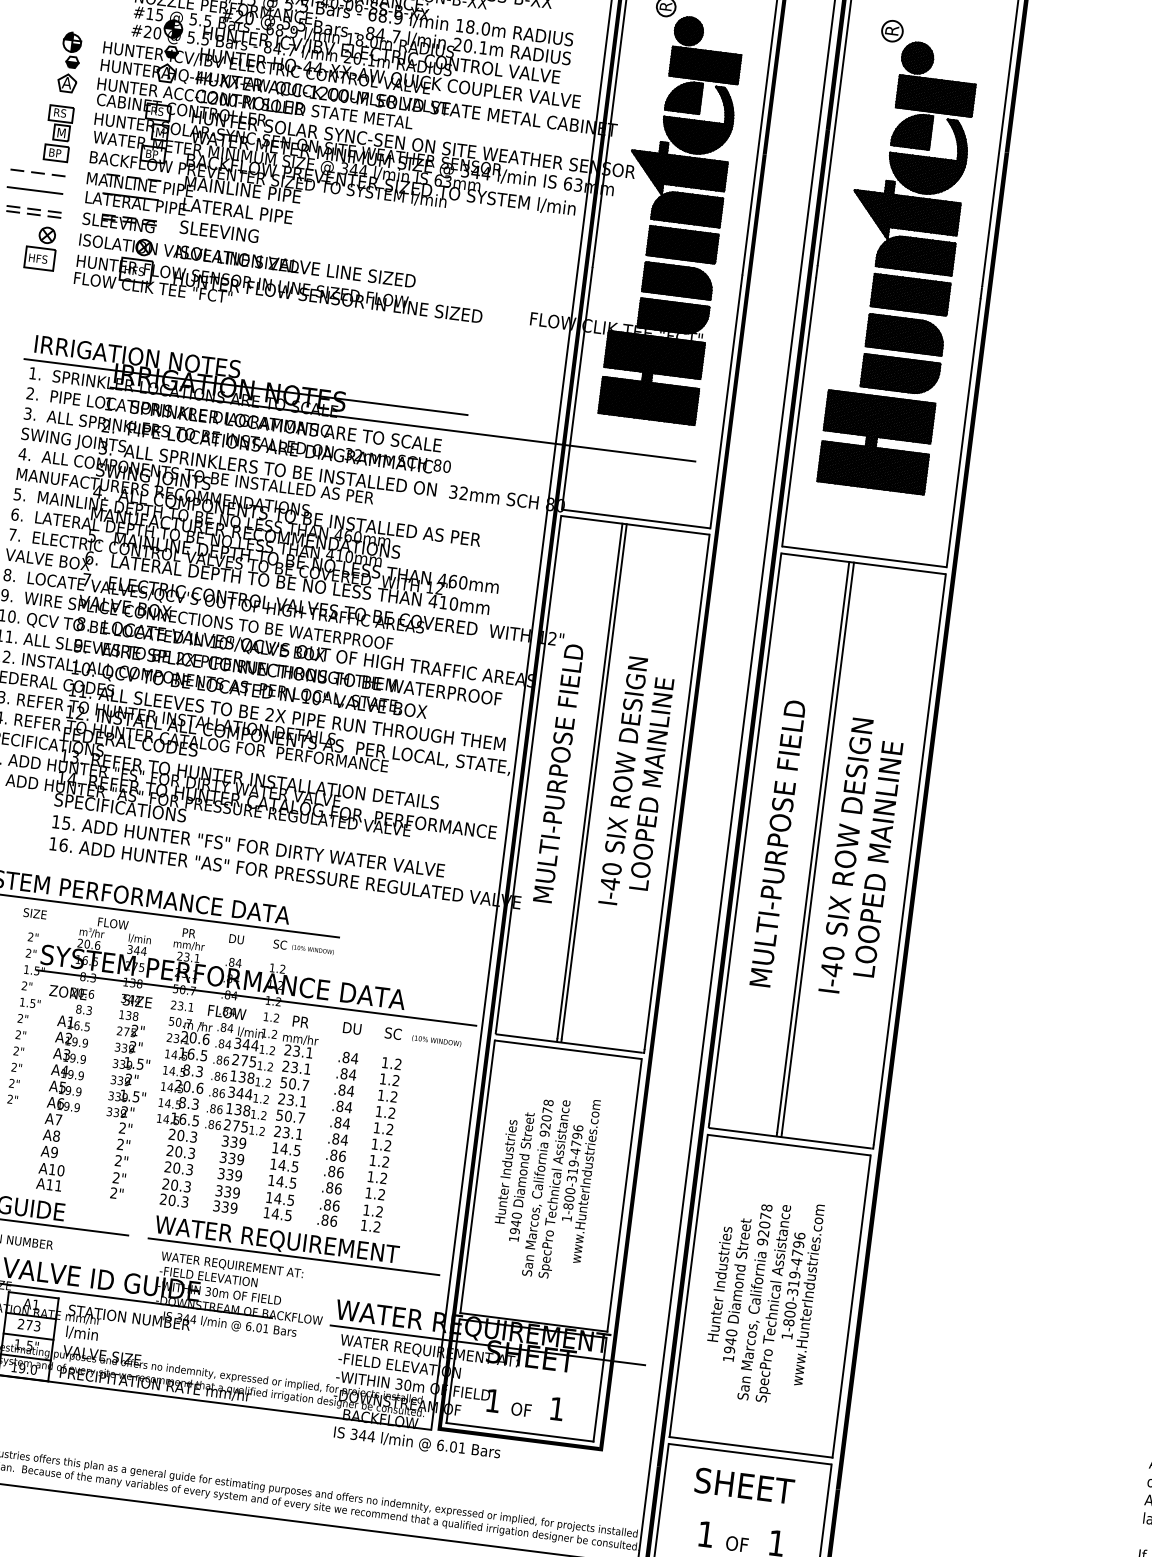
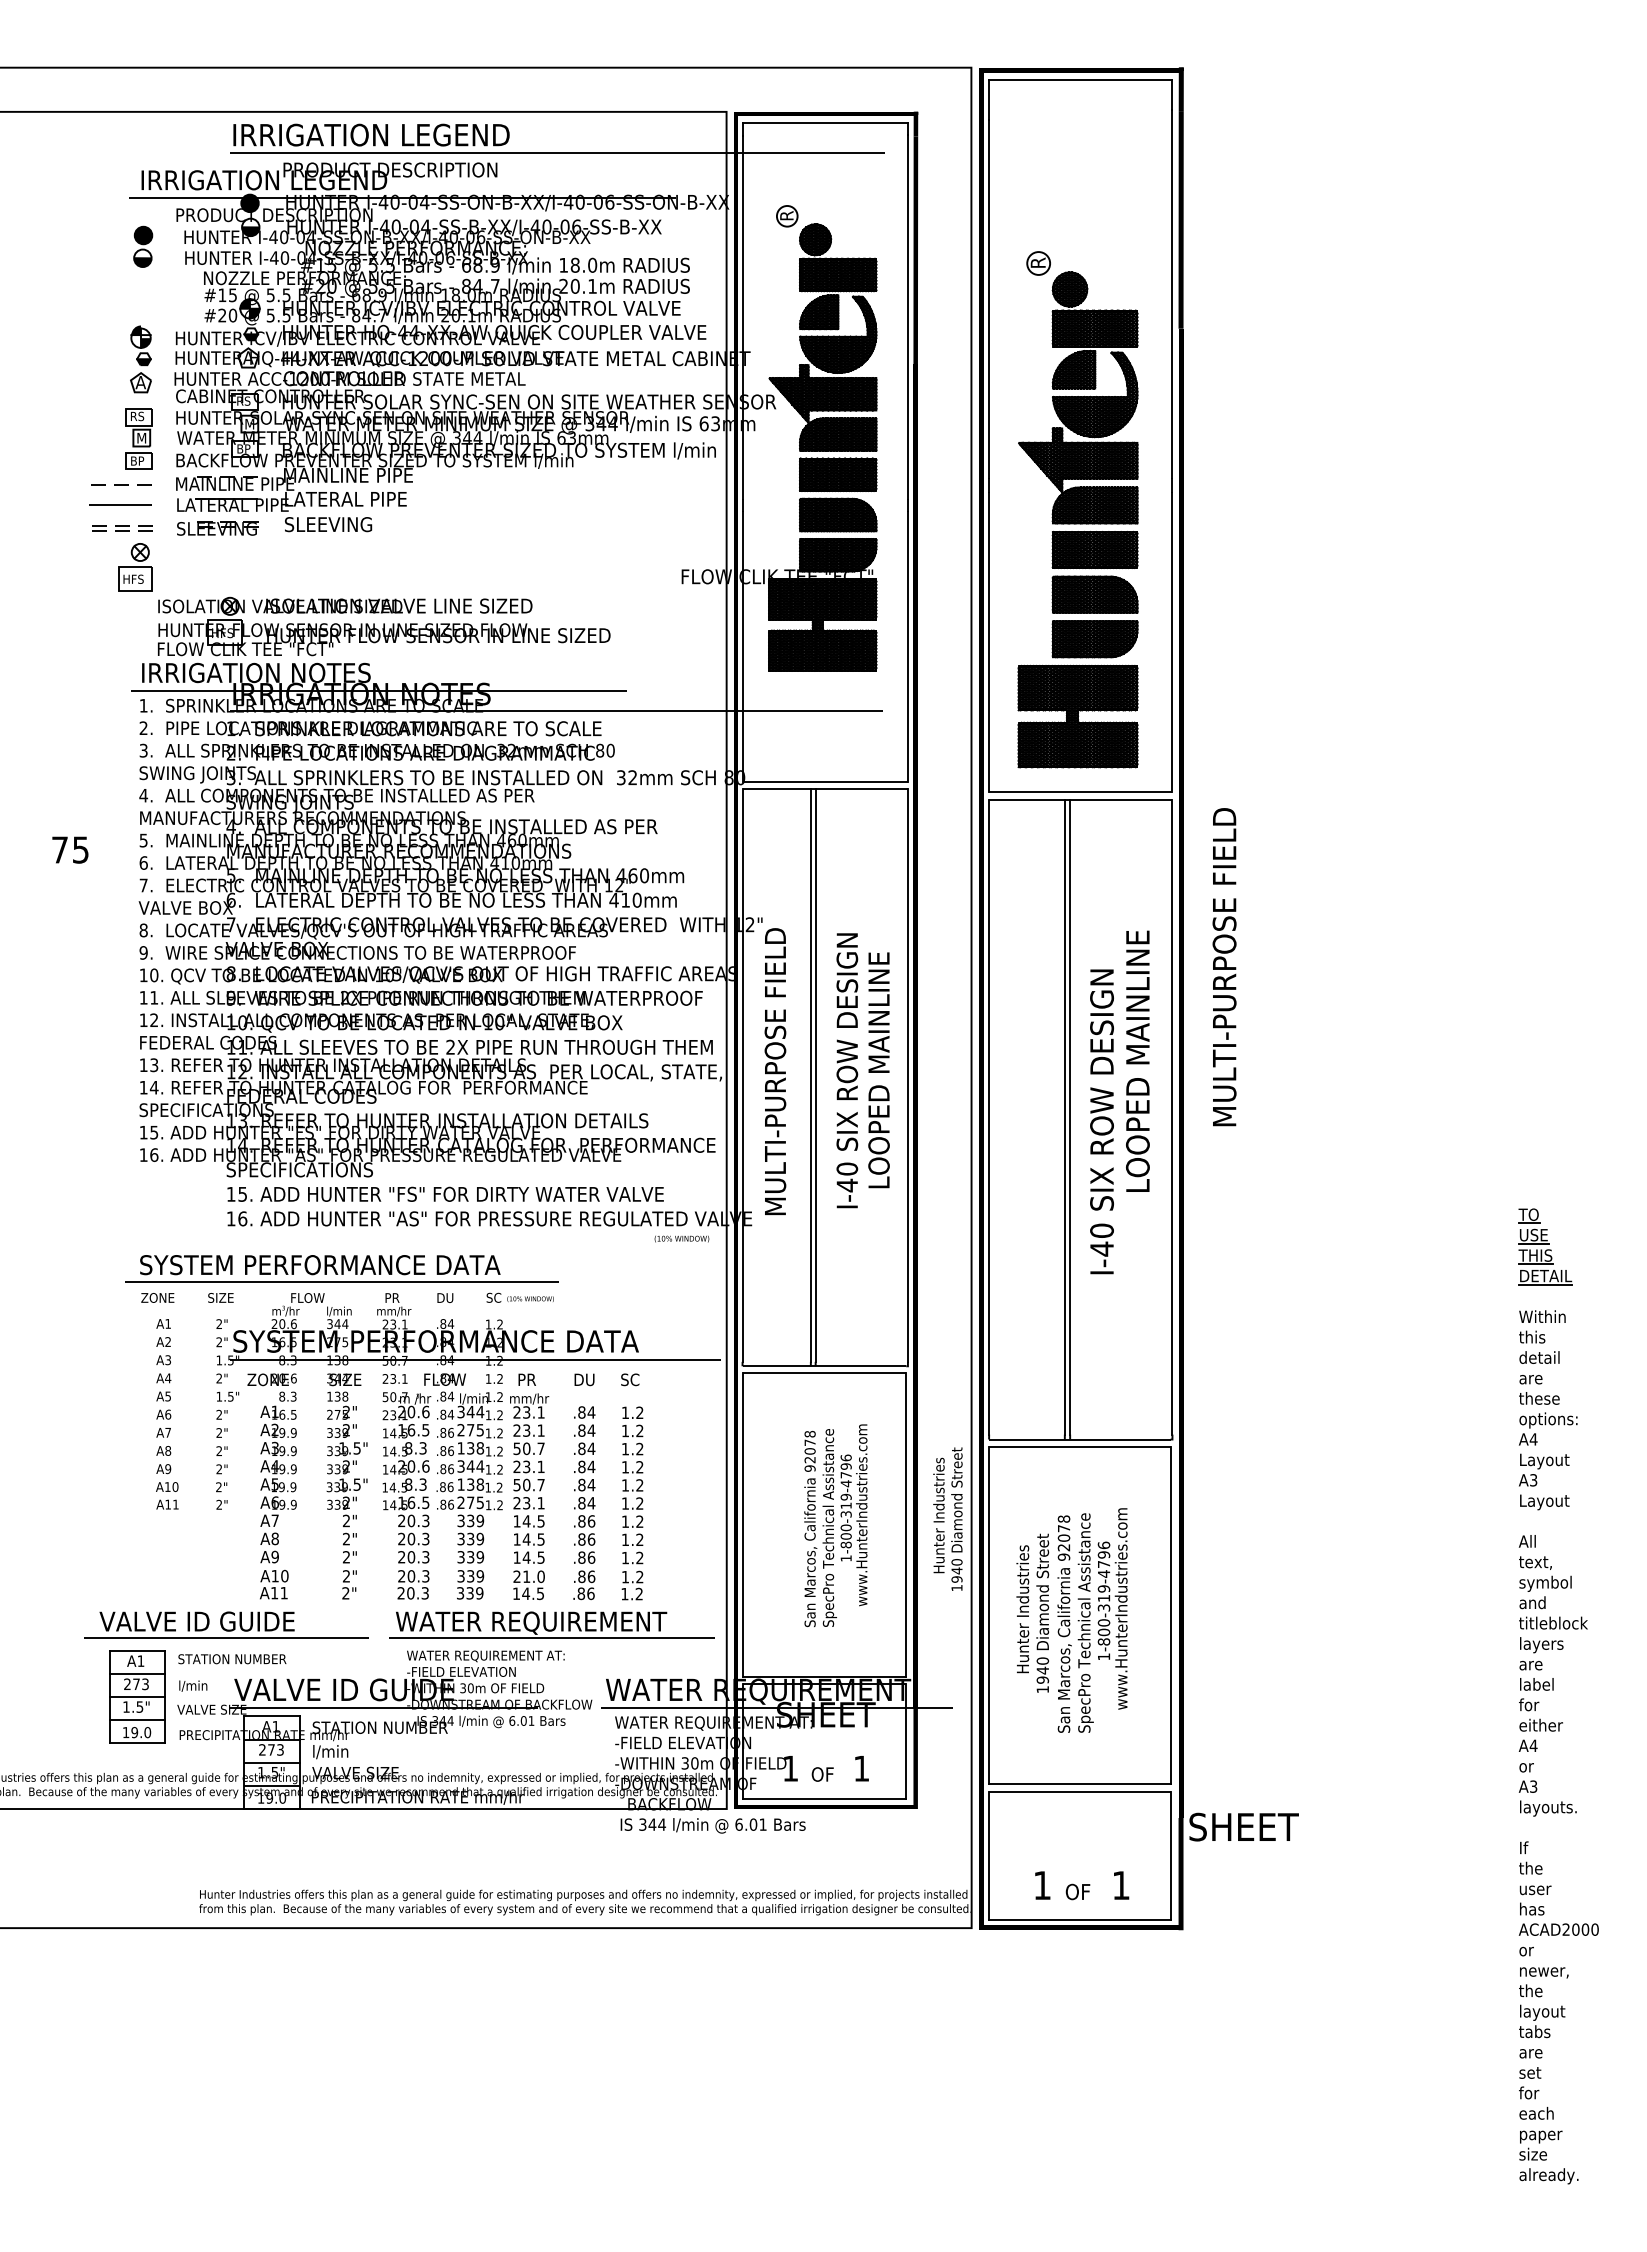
part: (899, 256) -> (1077, 509), moved
part: (280, 283) -> (384, 626), moved
text: (777, 843) -> (1224, 967), moved
text: (878, 858) -> (1137, 1060), moved
text: (436, 1040) -> (681, 1238), moved
text: (513, 1175) -> (947, 1518), moved
text: (279, 1198) -> (528, 1576), 14.5 -> 21.0
text: (744, 1485) -> (1243, 1826), moved

